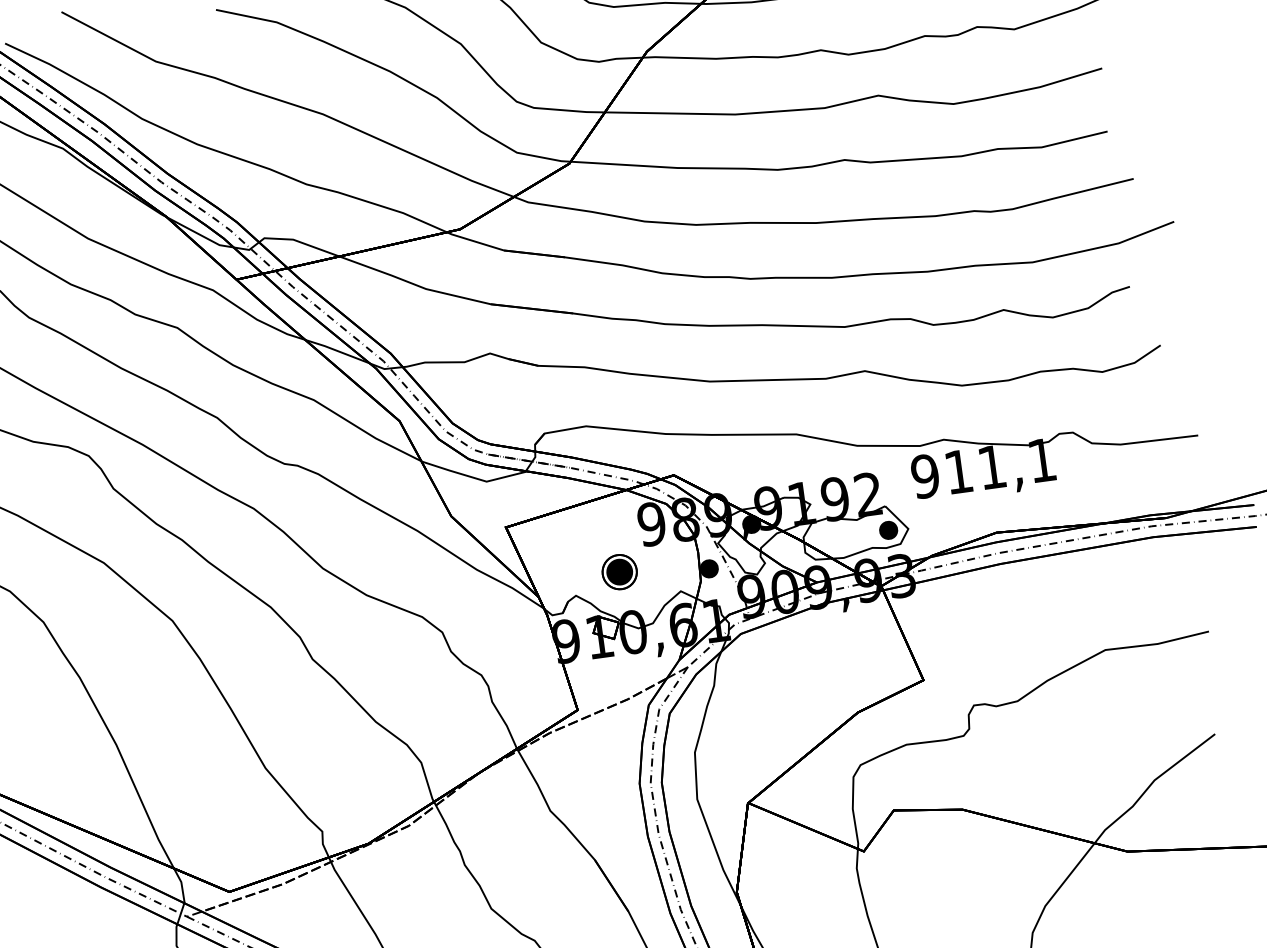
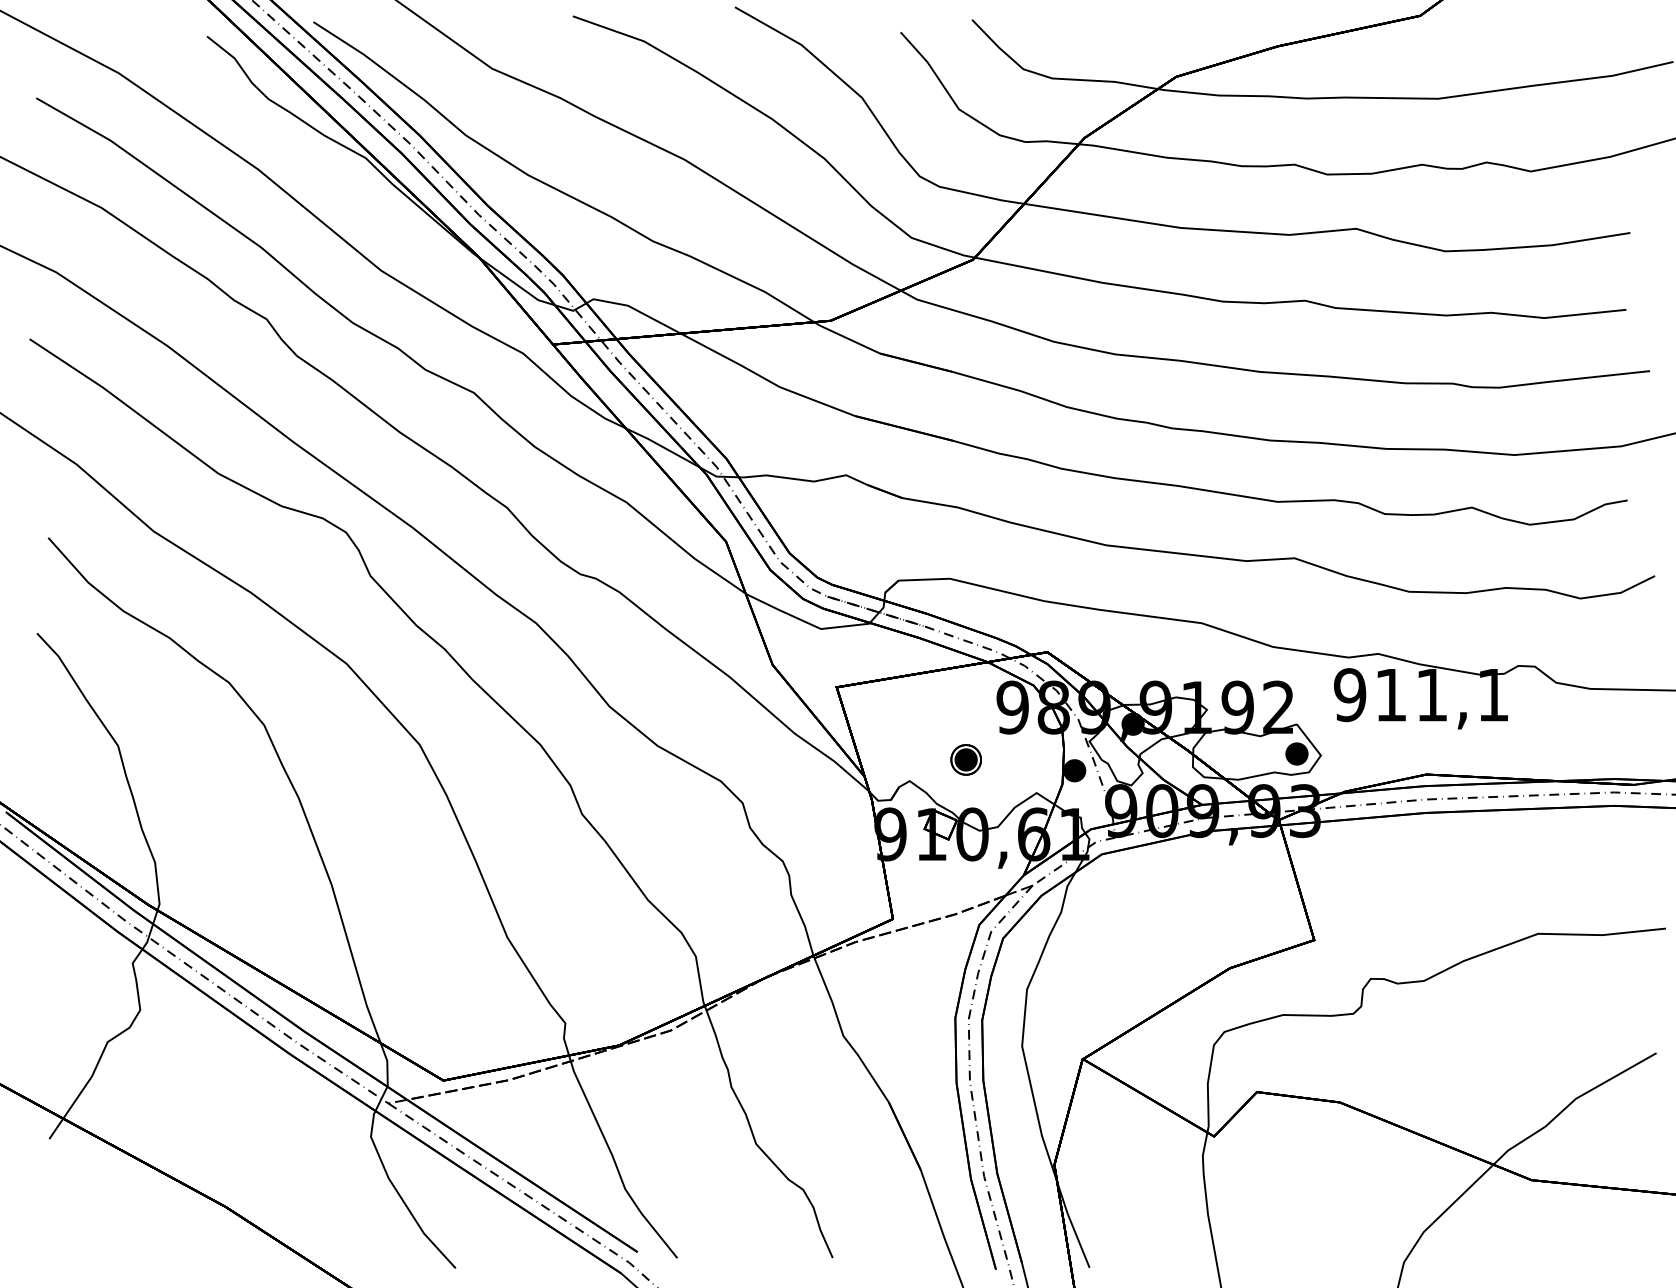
part: (619, 571) -> (965, 759), size x0.71

